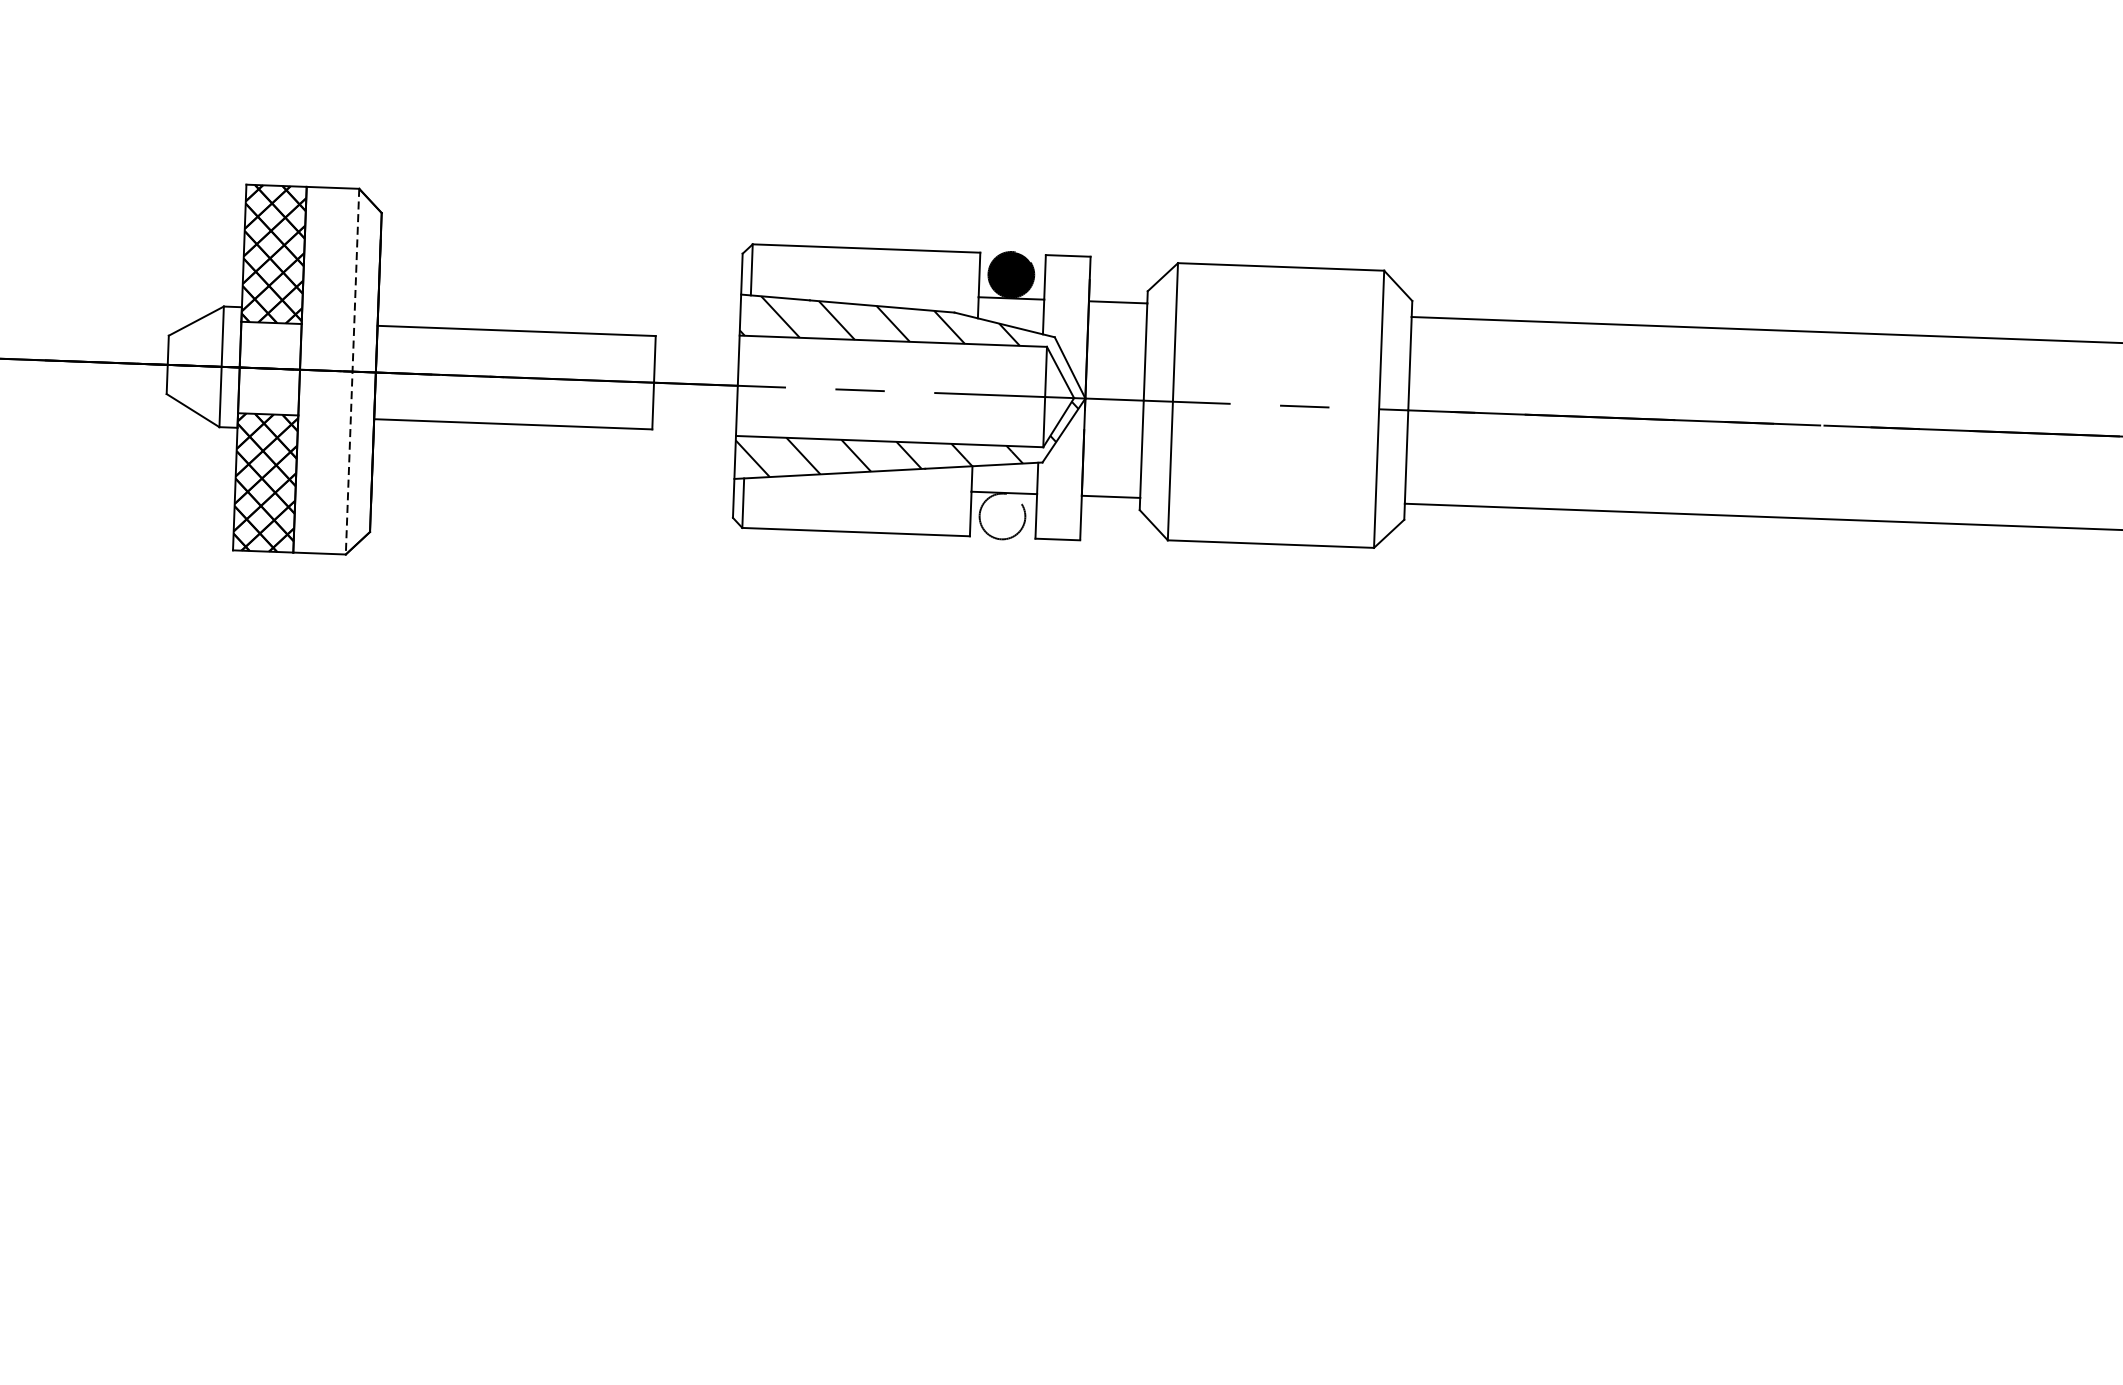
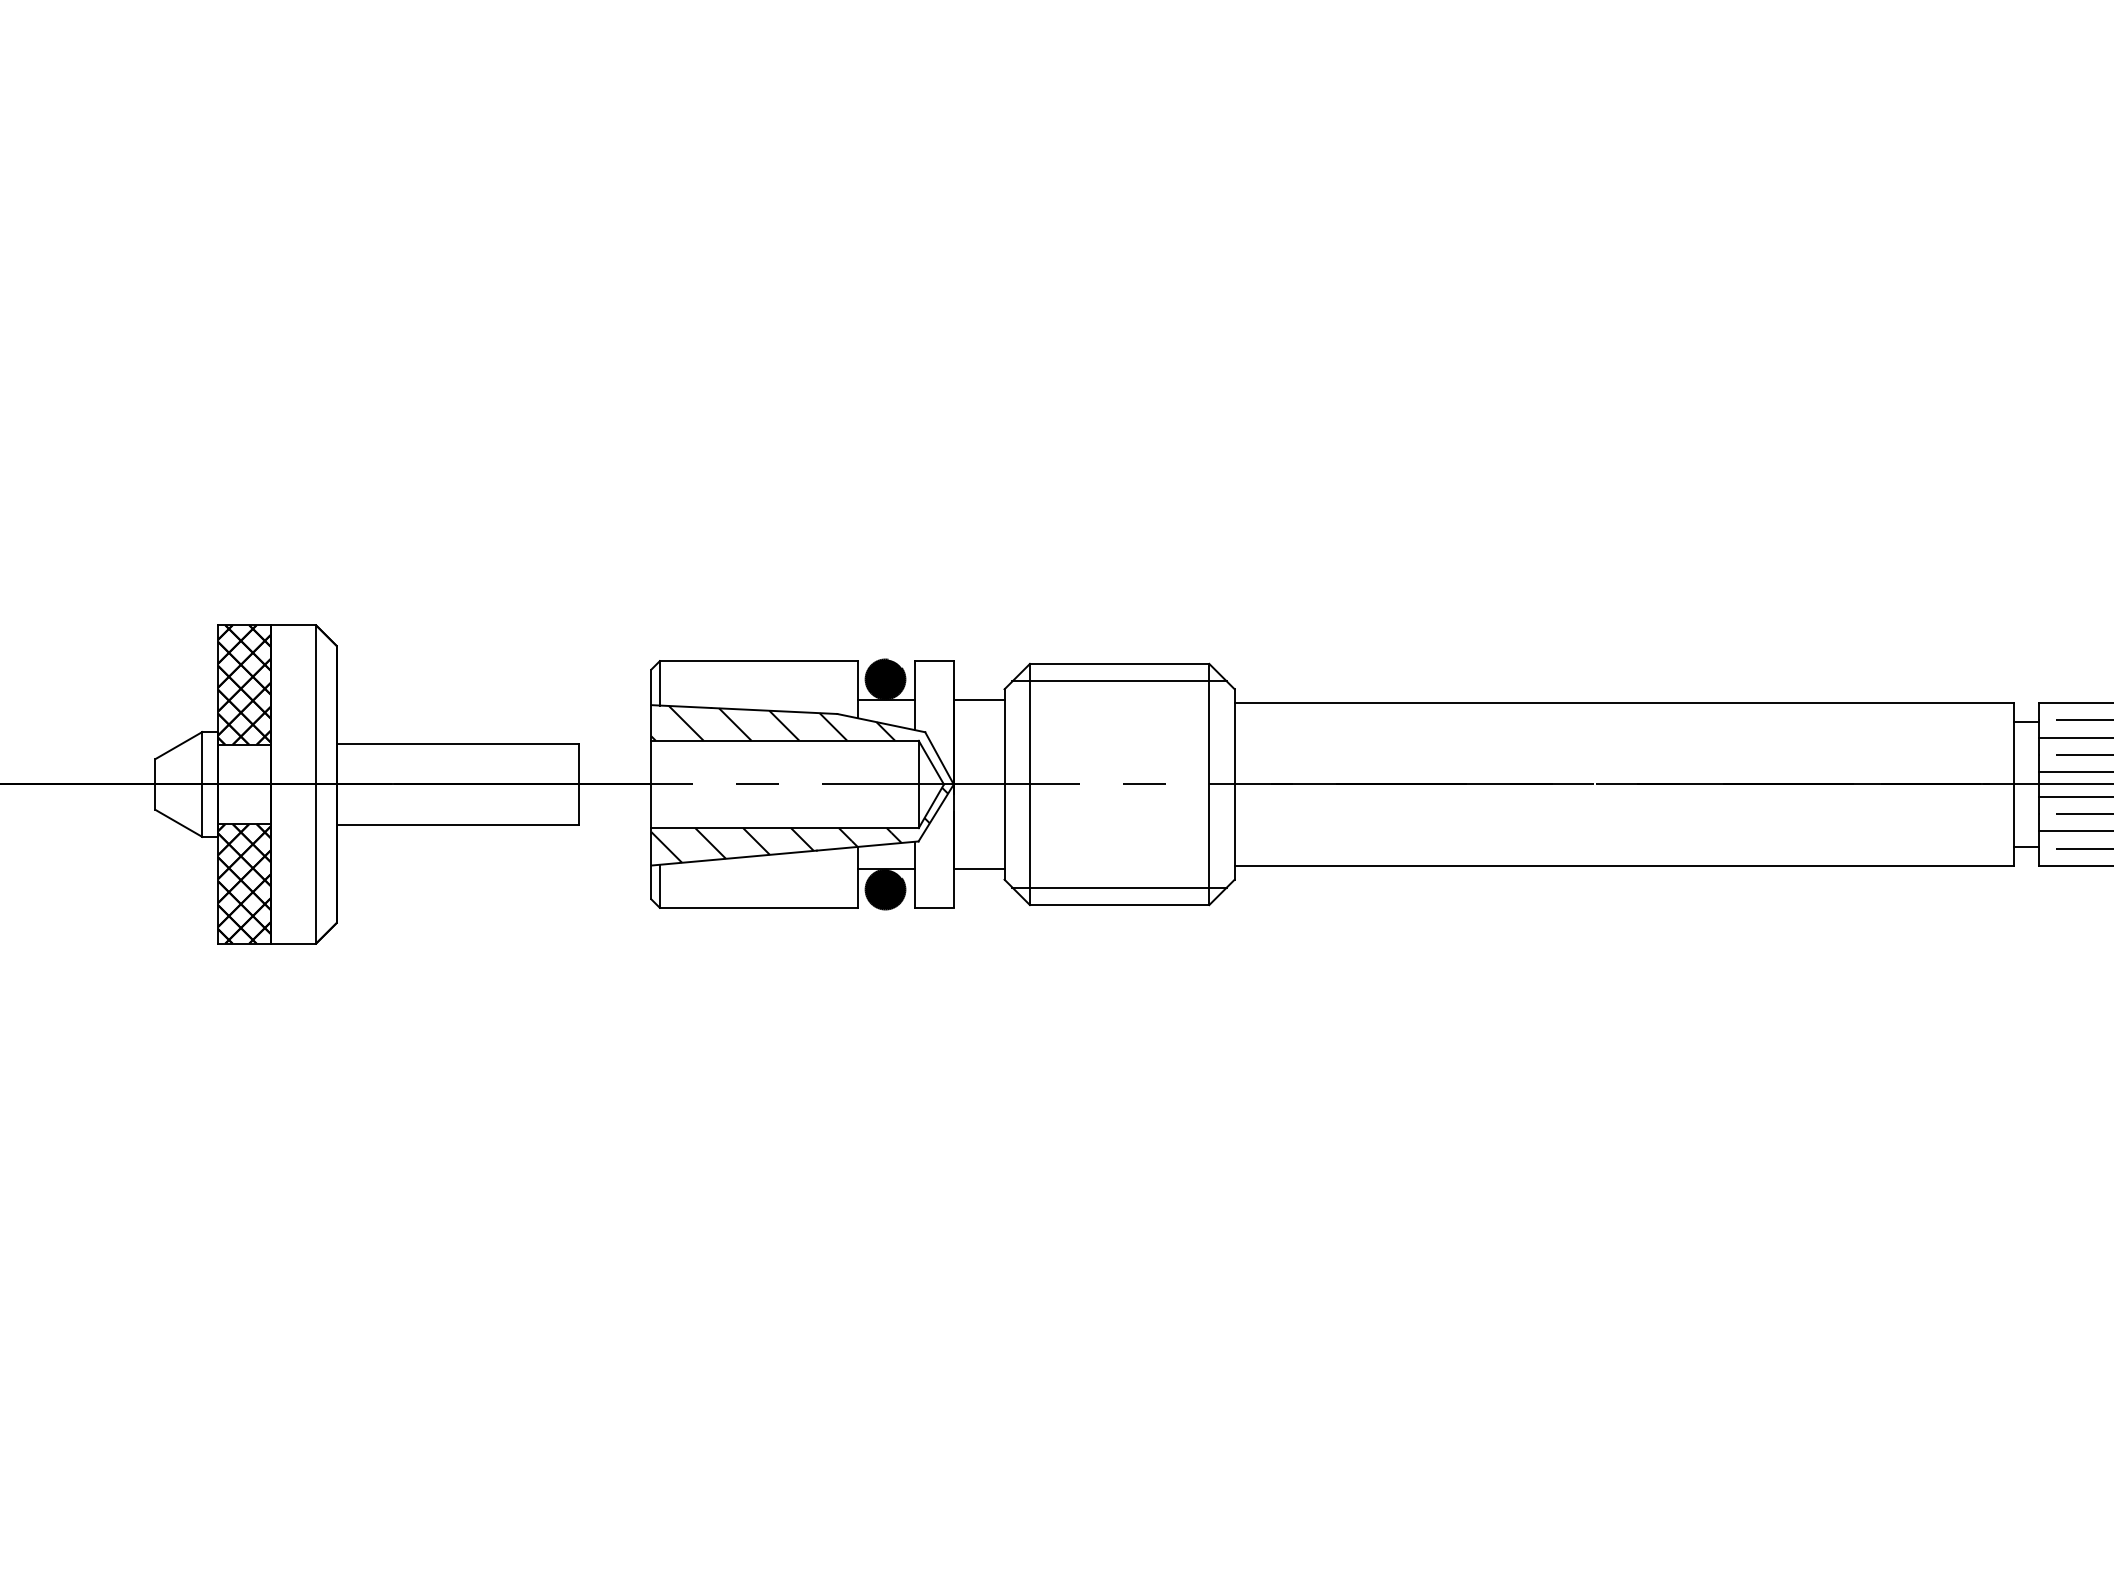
line: (1280, 287) -> (1119, 681), added
line: (352, 371) -> (316, 784), dashed -> solid
fill: (1002, 516) -> (885, 889), added
line: (1271, 523) -> (1119, 887), added

